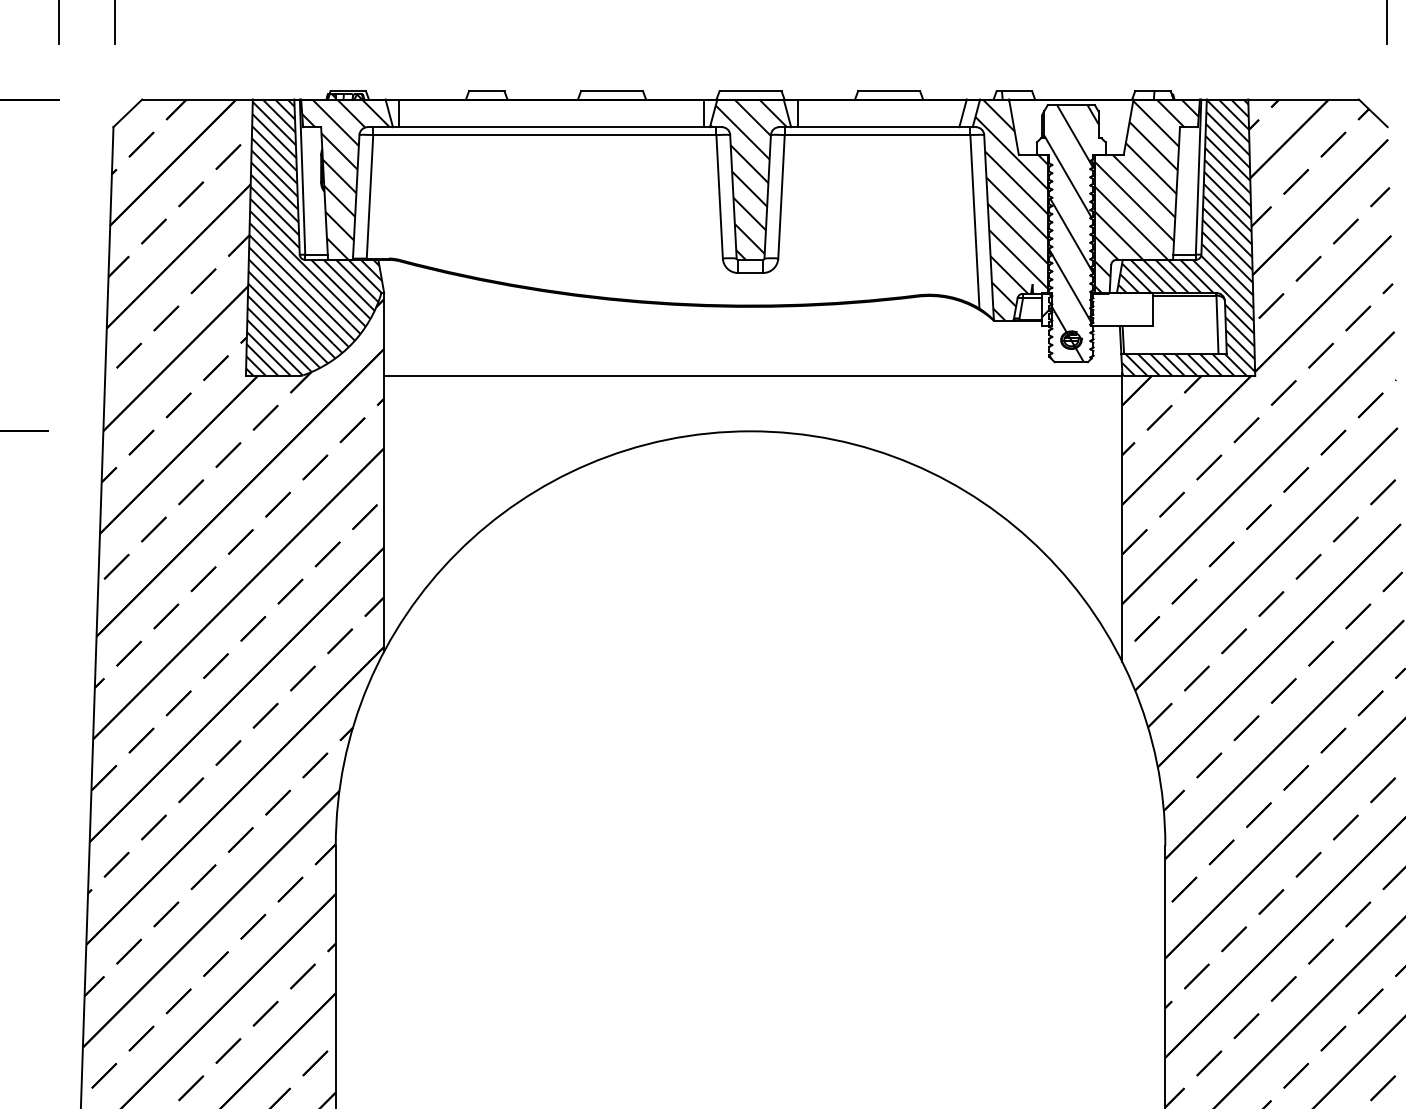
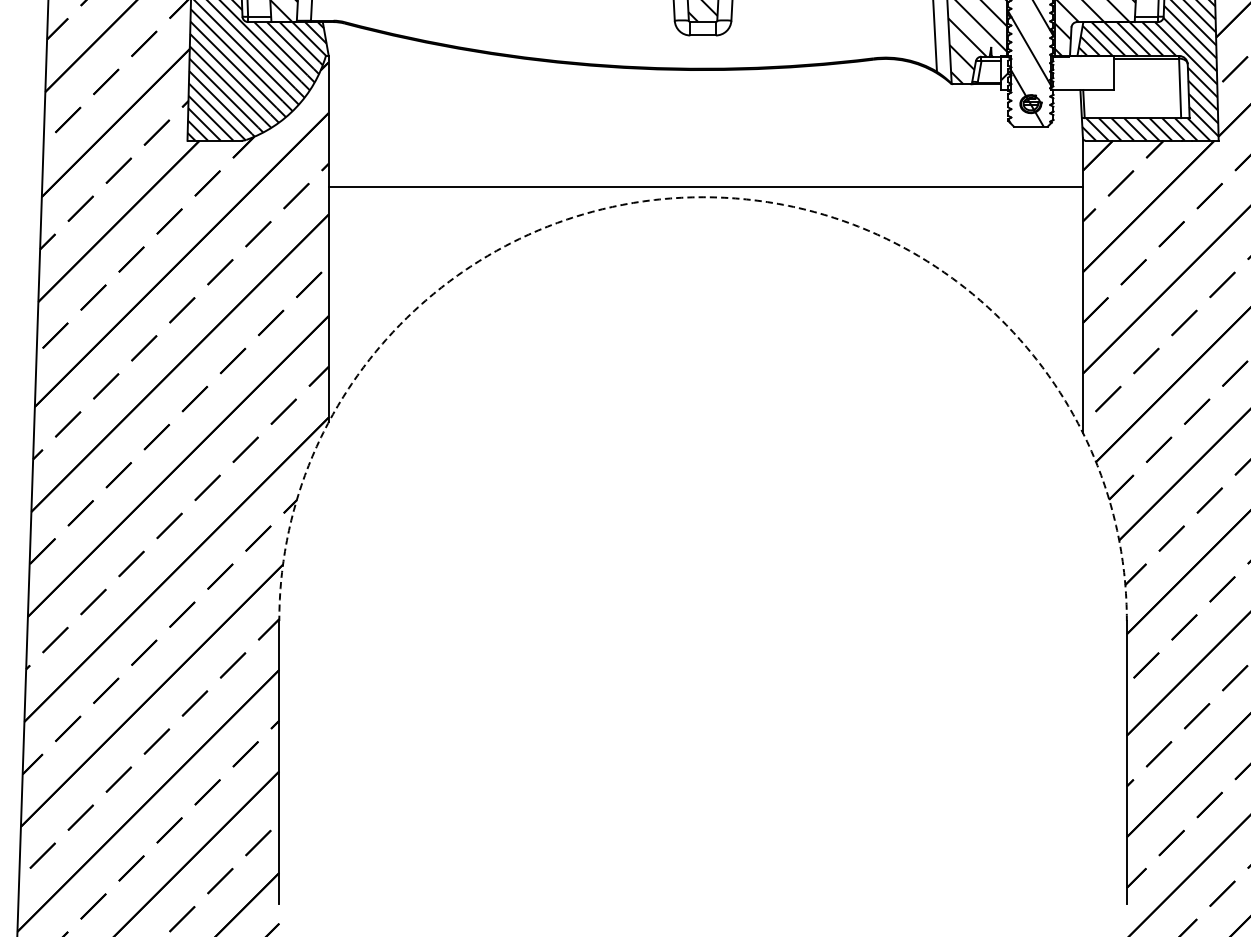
line: (753, 376) -> (706, 187), moved
arc: (750, 431) -> (703, 197), solid -> dashed

